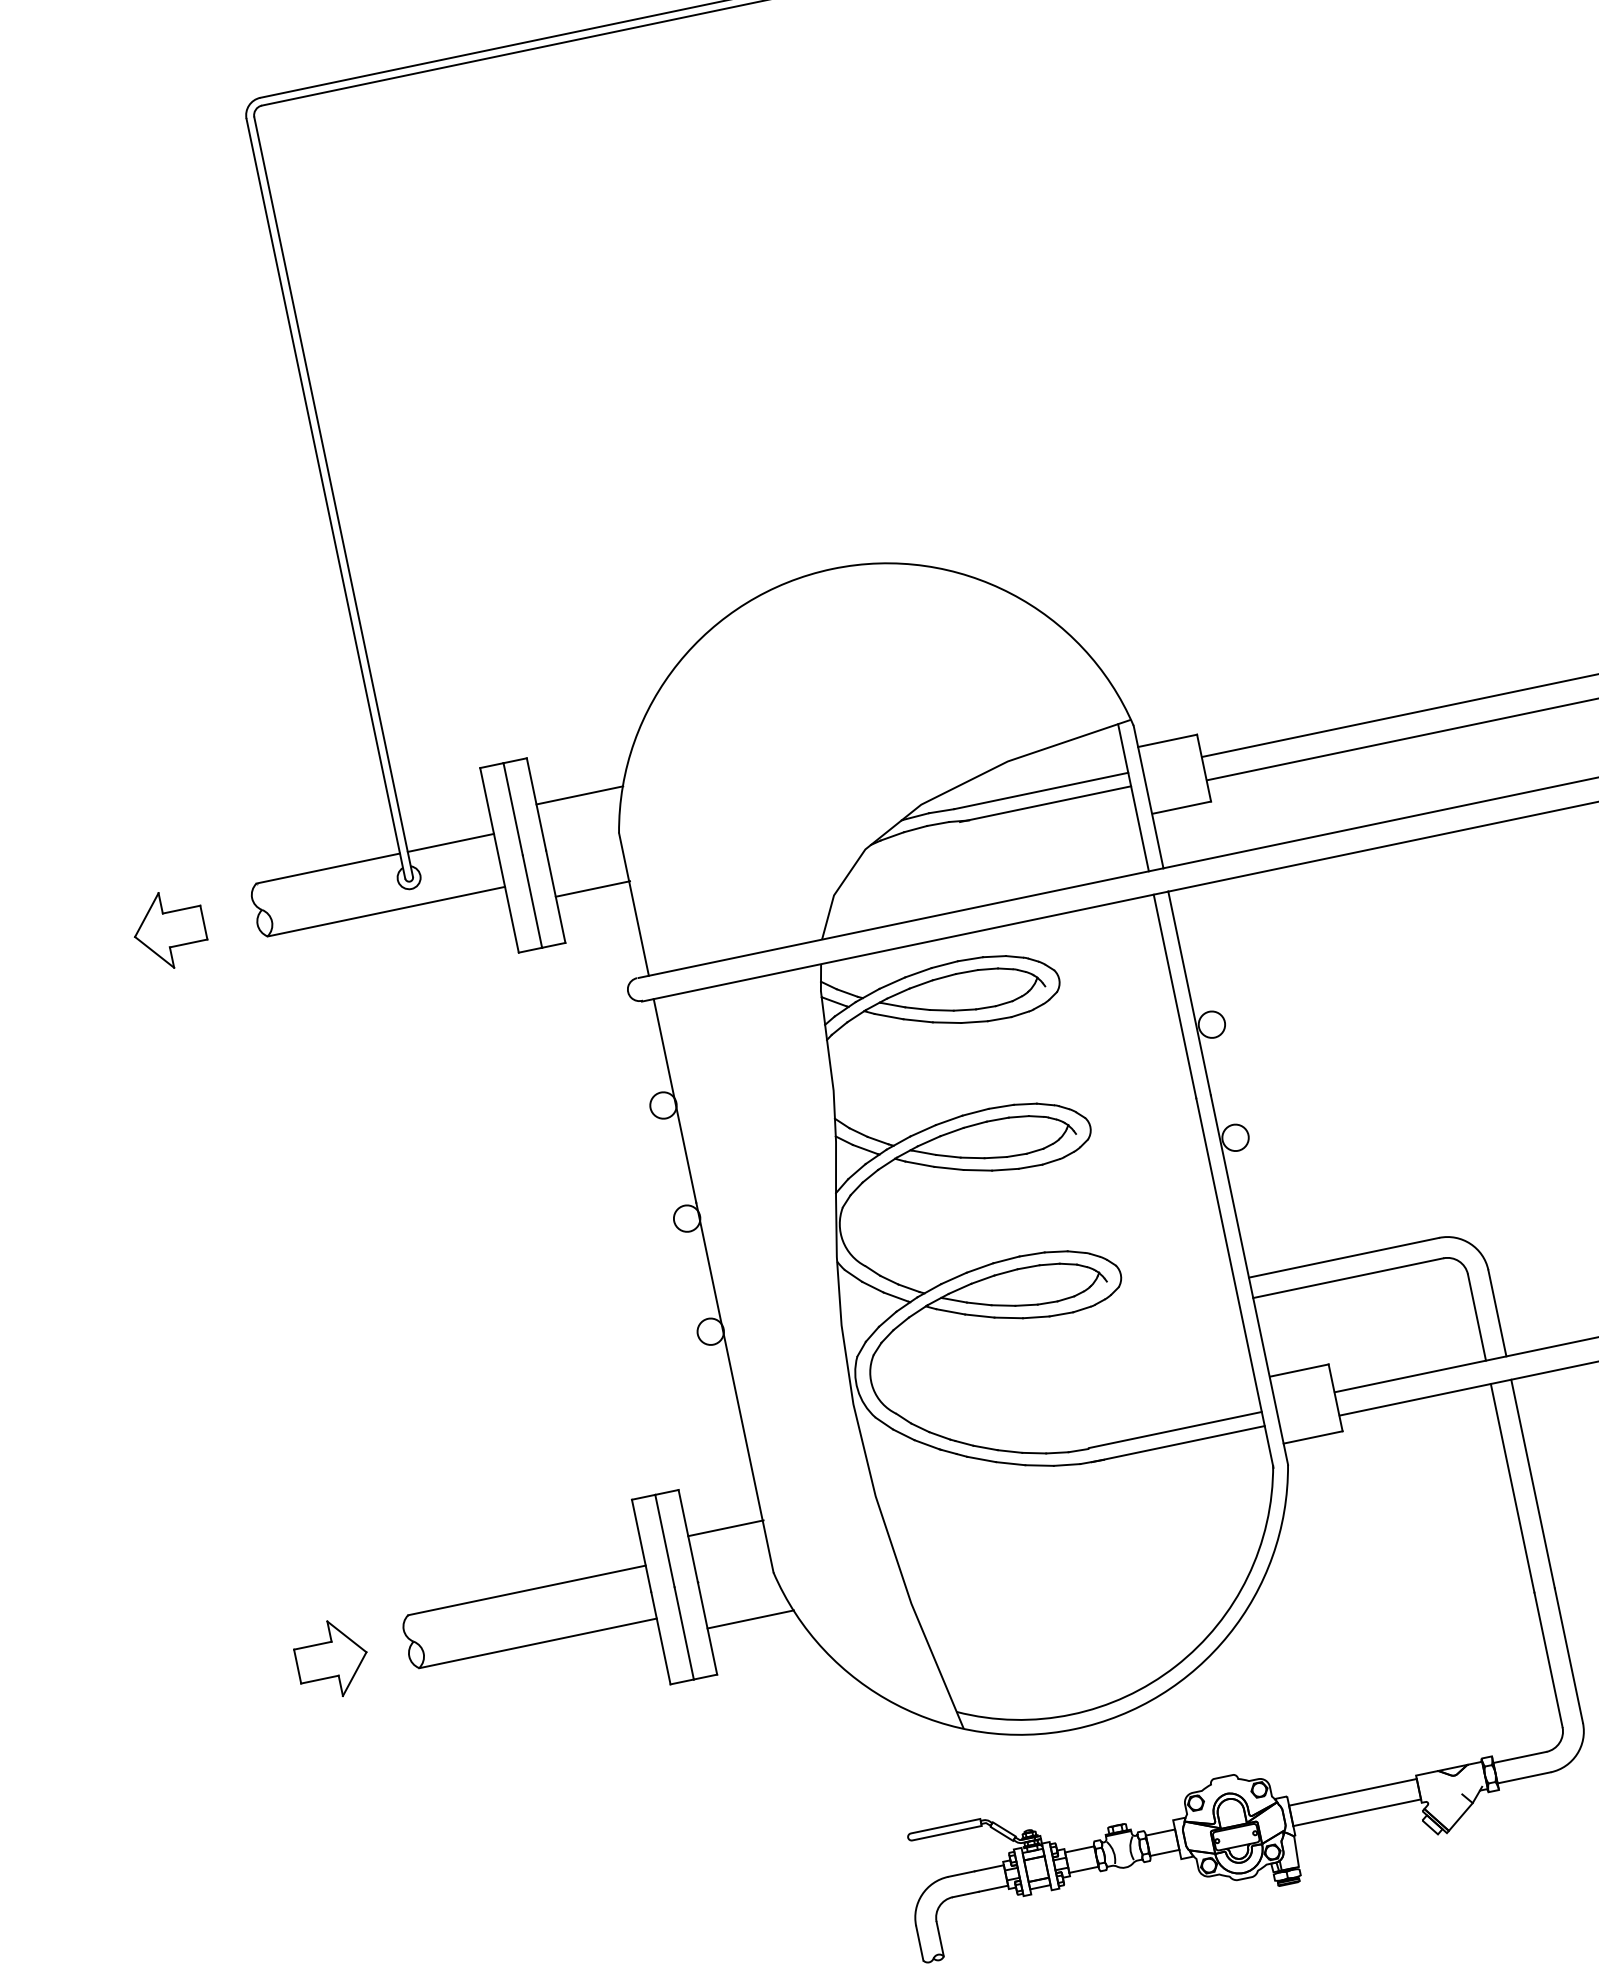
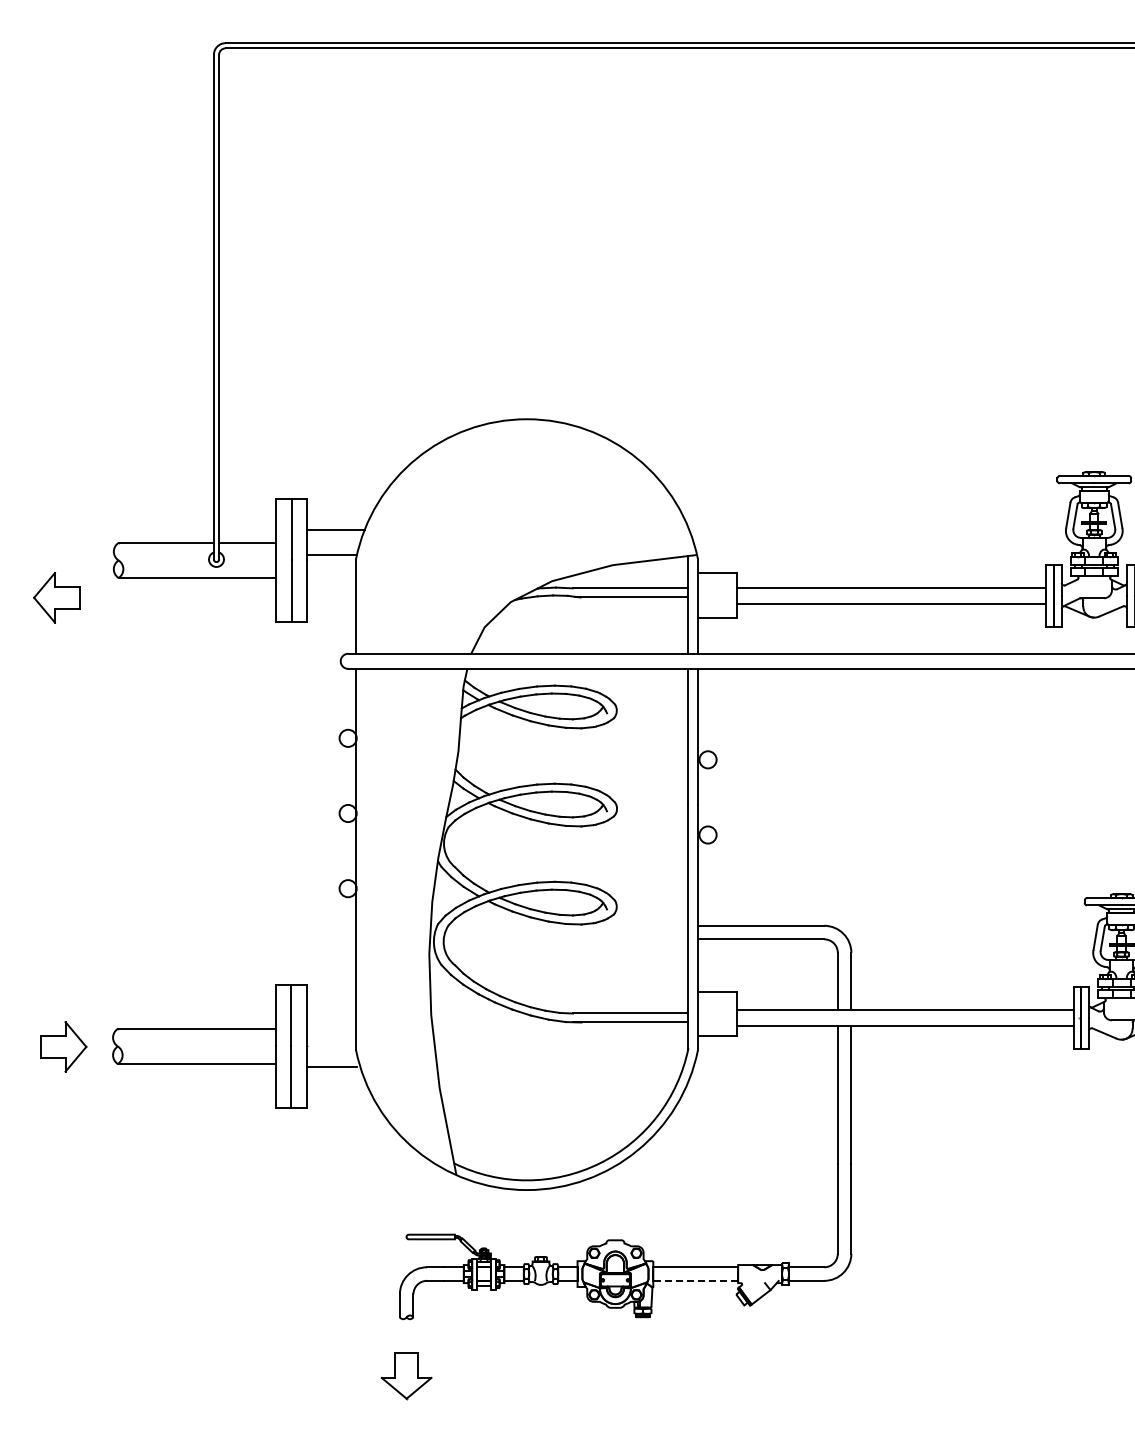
line: (592, 889) -> (331, 555), moved
part: (168, 929) -> (56, 597), moved
line: (725, 1527) -> (331, 1066), moved
line: (751, 1619) -> (335, 1077), removed
line: (1356, 1812) -> (695, 1280), solid -> dashed

